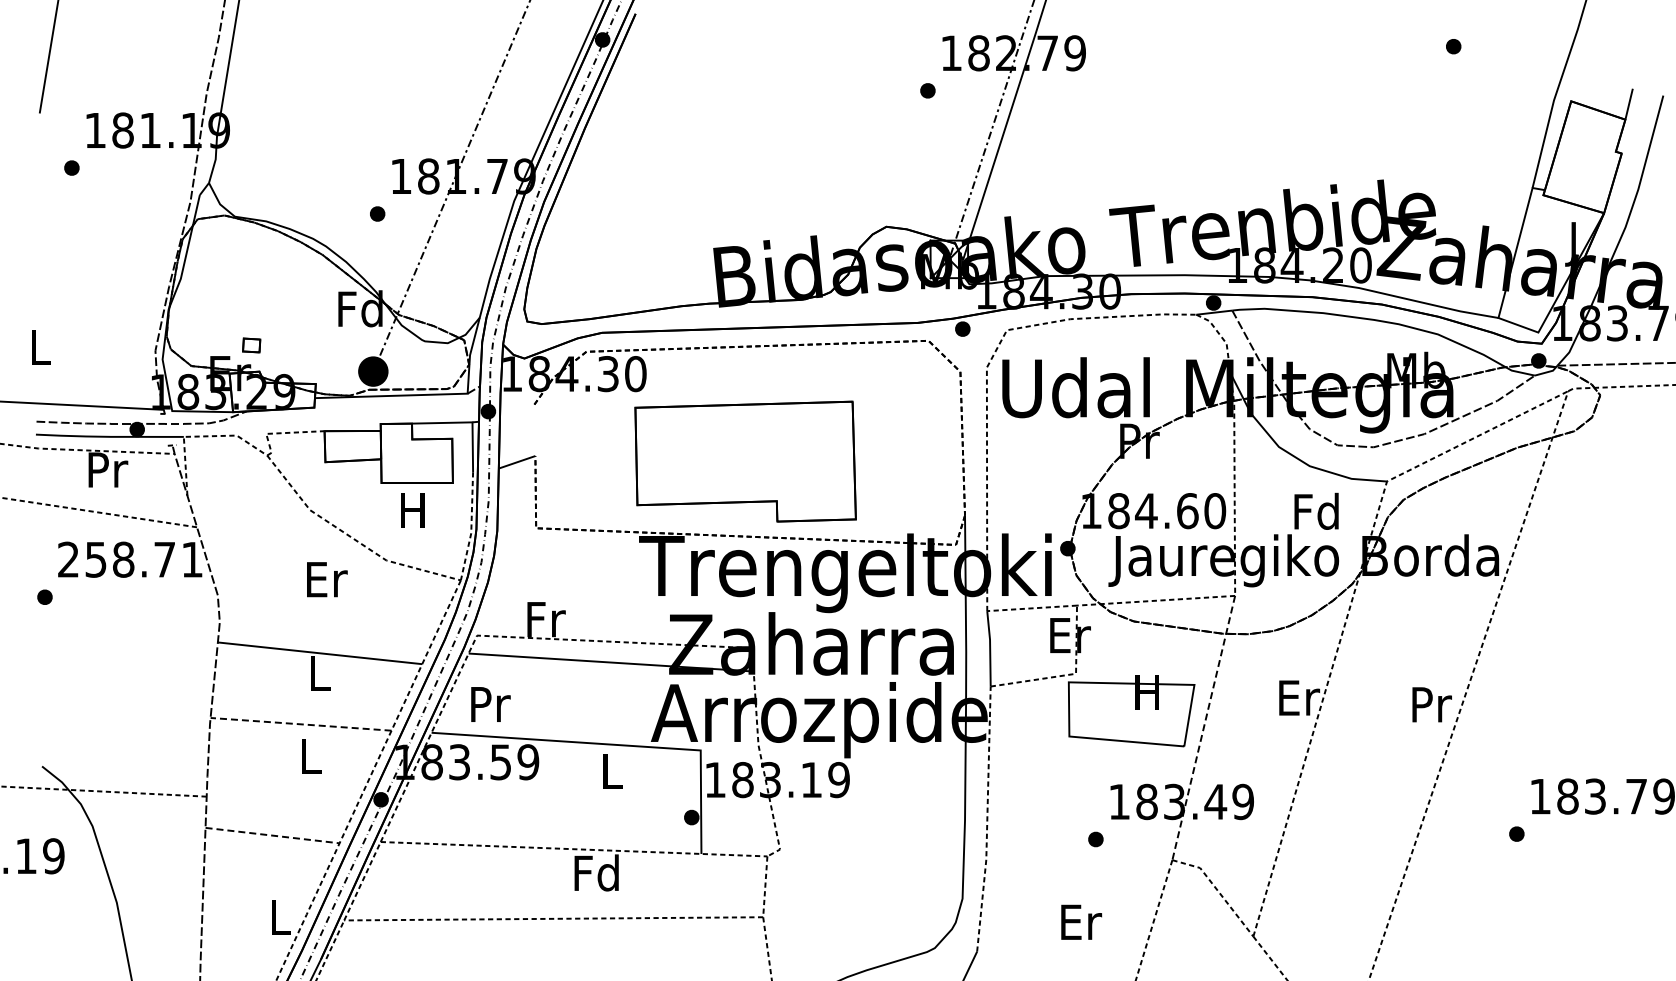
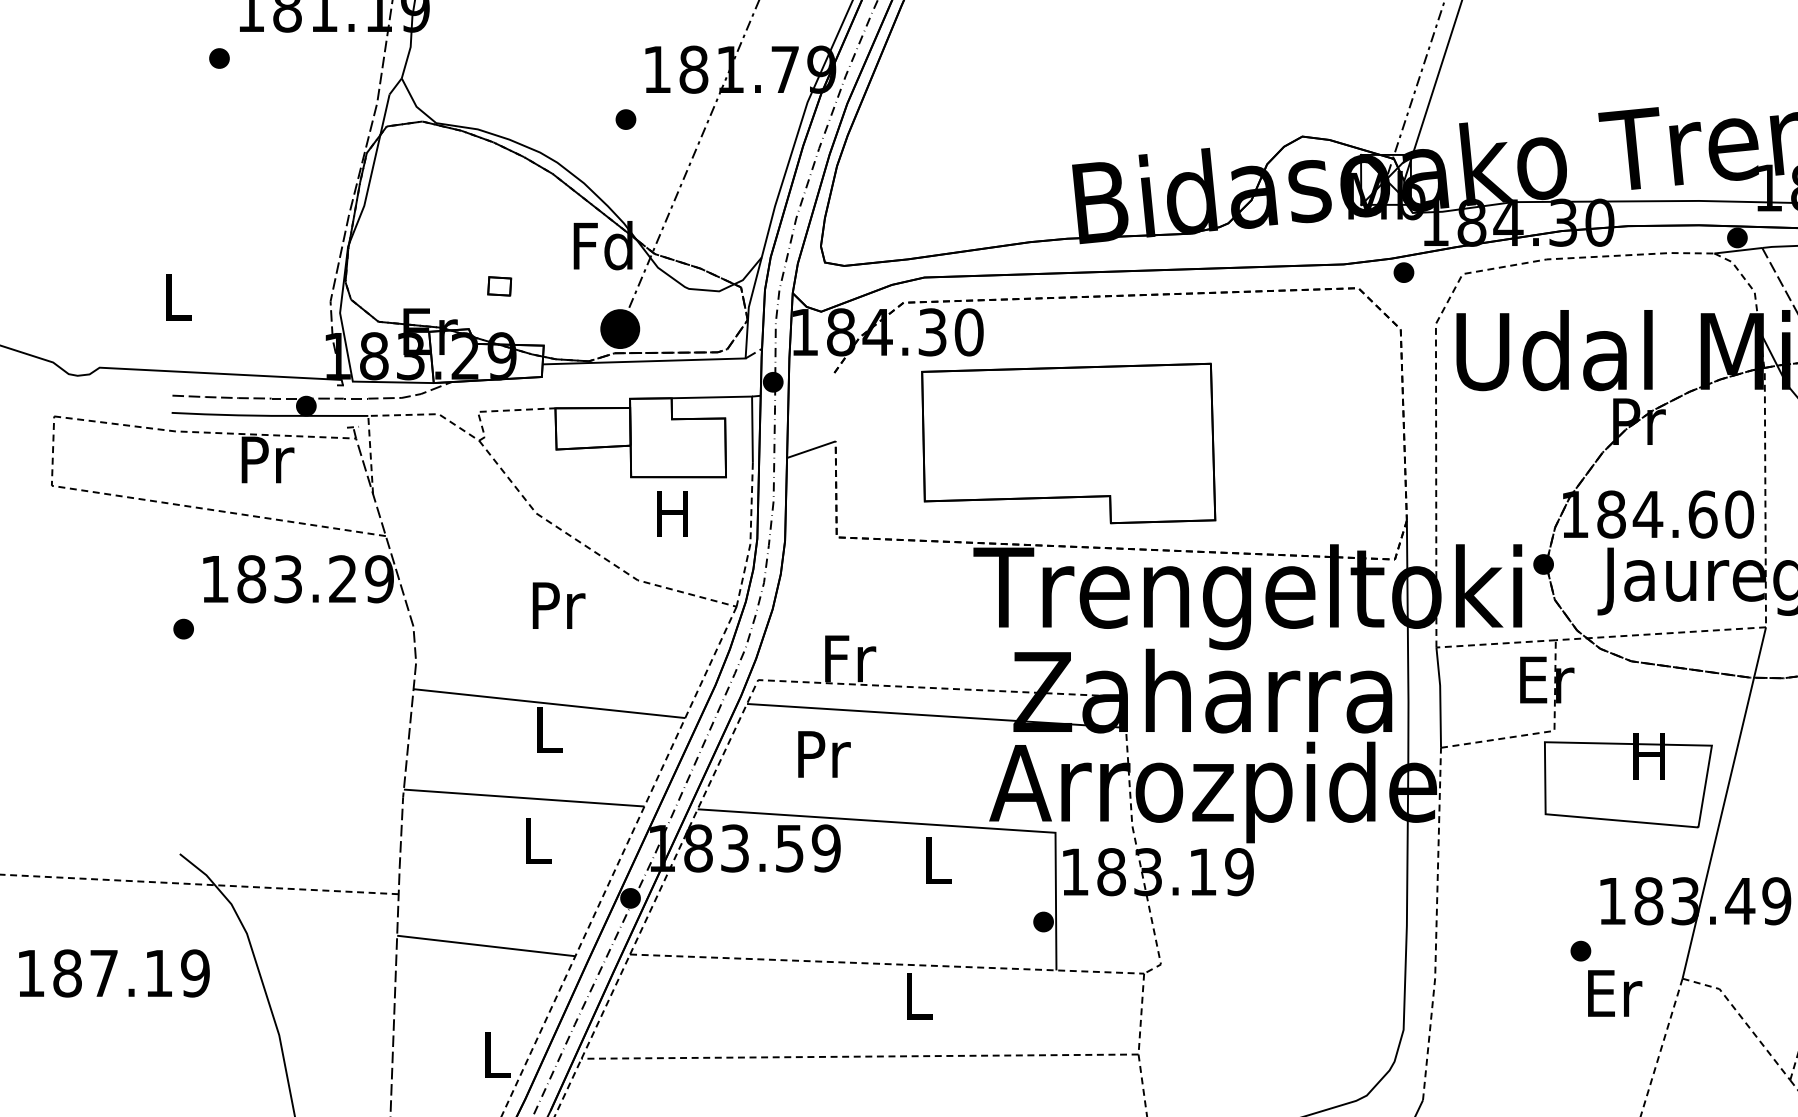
part: (251, 345) -> (499, 286), moved
part: (745, 461) -> (1068, 443), moved
text: (130, 559) -> (297, 578), 258.71 -> 183.29
text: (327, 579) -> (559, 605), Er -> Pr
text: (490, 704) -> (823, 754), moved
line: (301, 724) -> (524, 798), dashed -> solid
line: (1203, 728) -> (1723, 803), dashed -> solid
line: (273, 835) -> (487, 945), dashed -> solid
text: (596, 872) -> (916, 995), Fd -> L
text: (1081, 921) -> (1614, 992), moved

